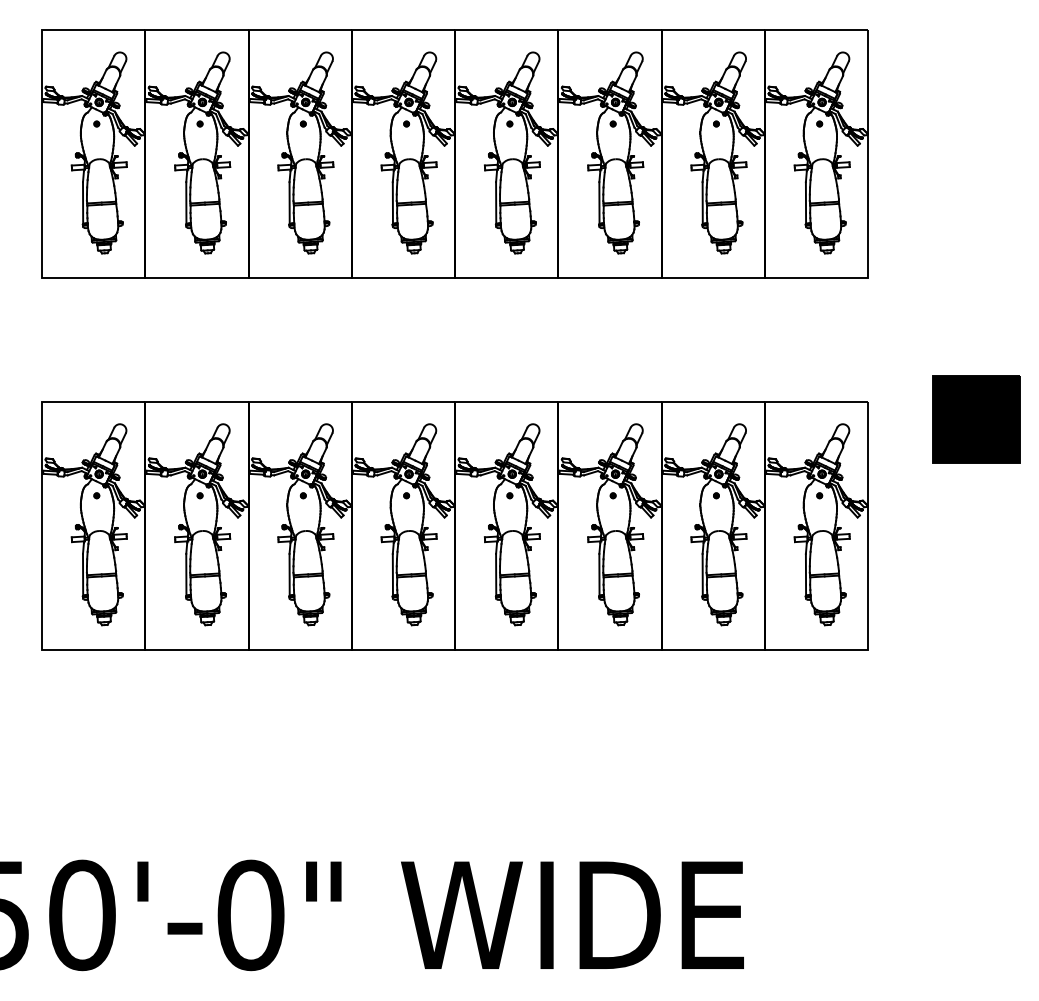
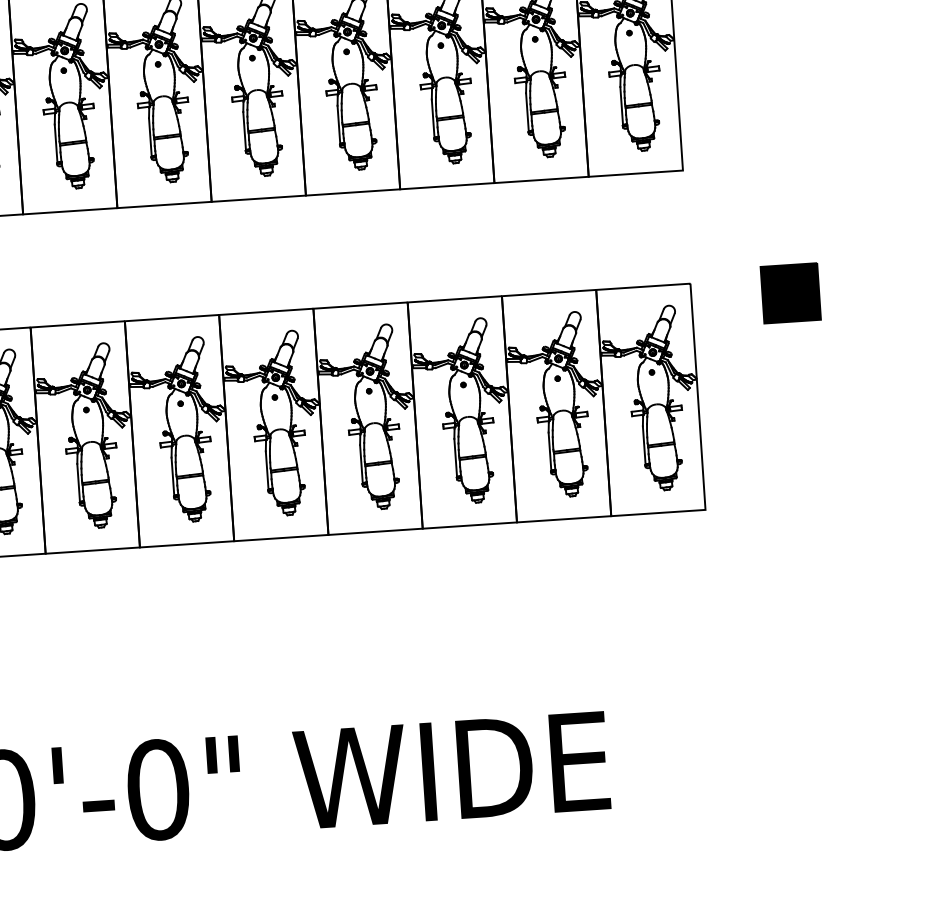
part: (976, 419) -> (790, 293), size x0.71

